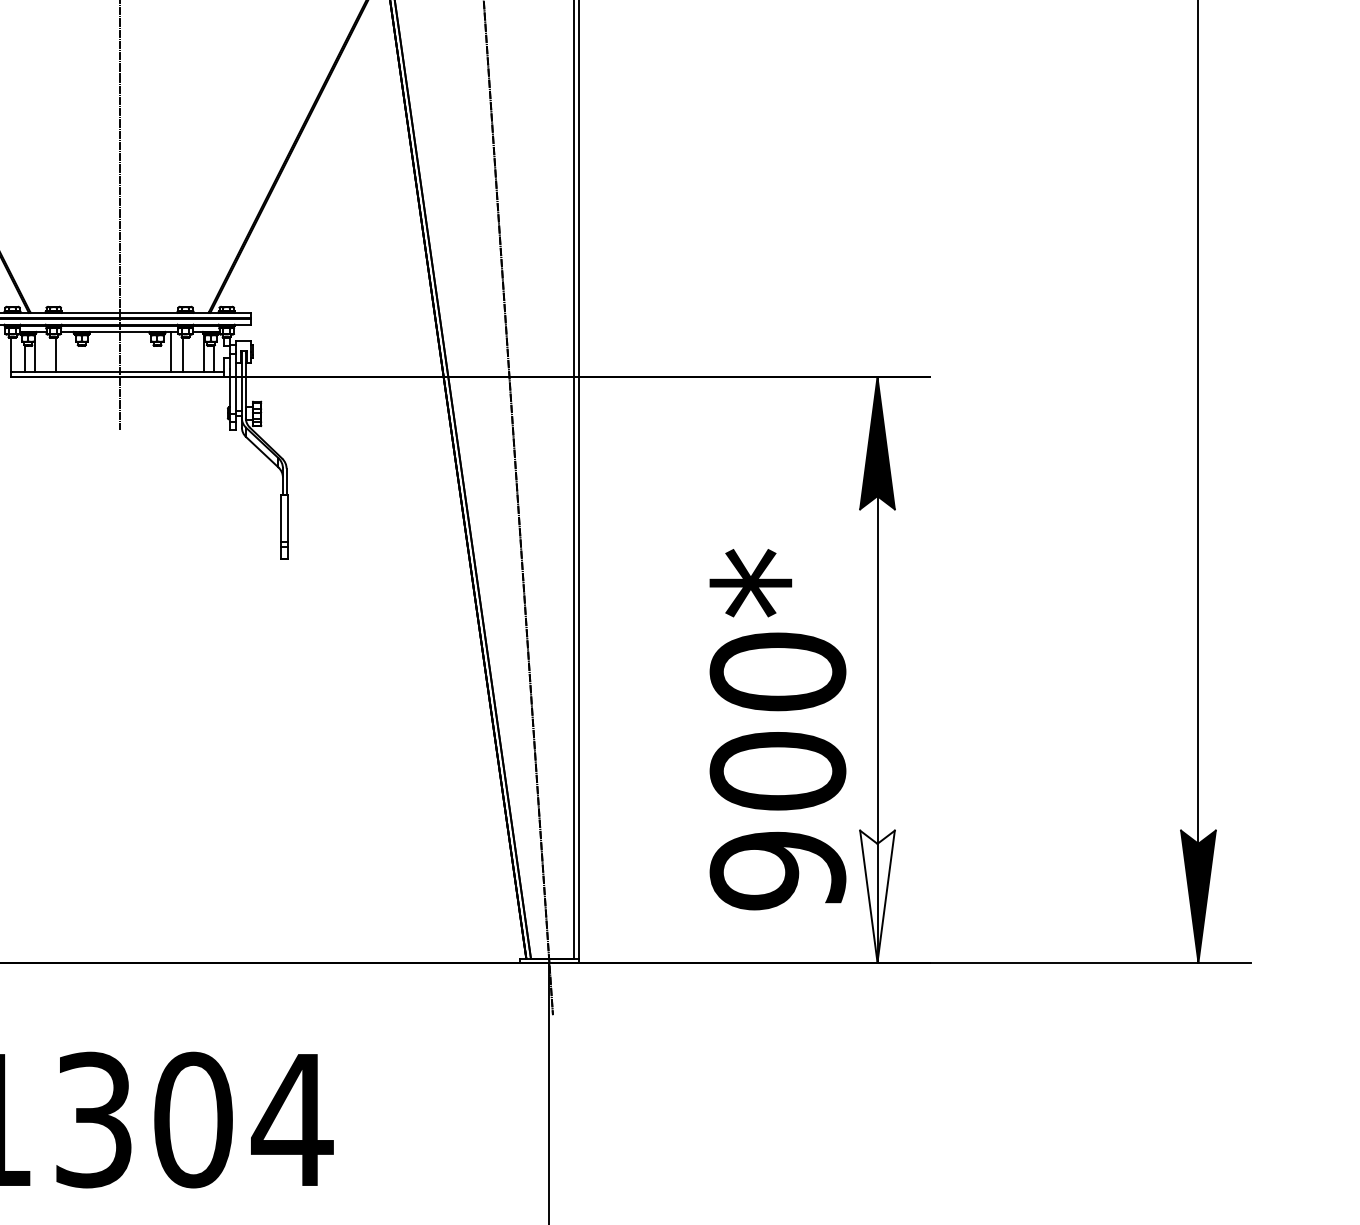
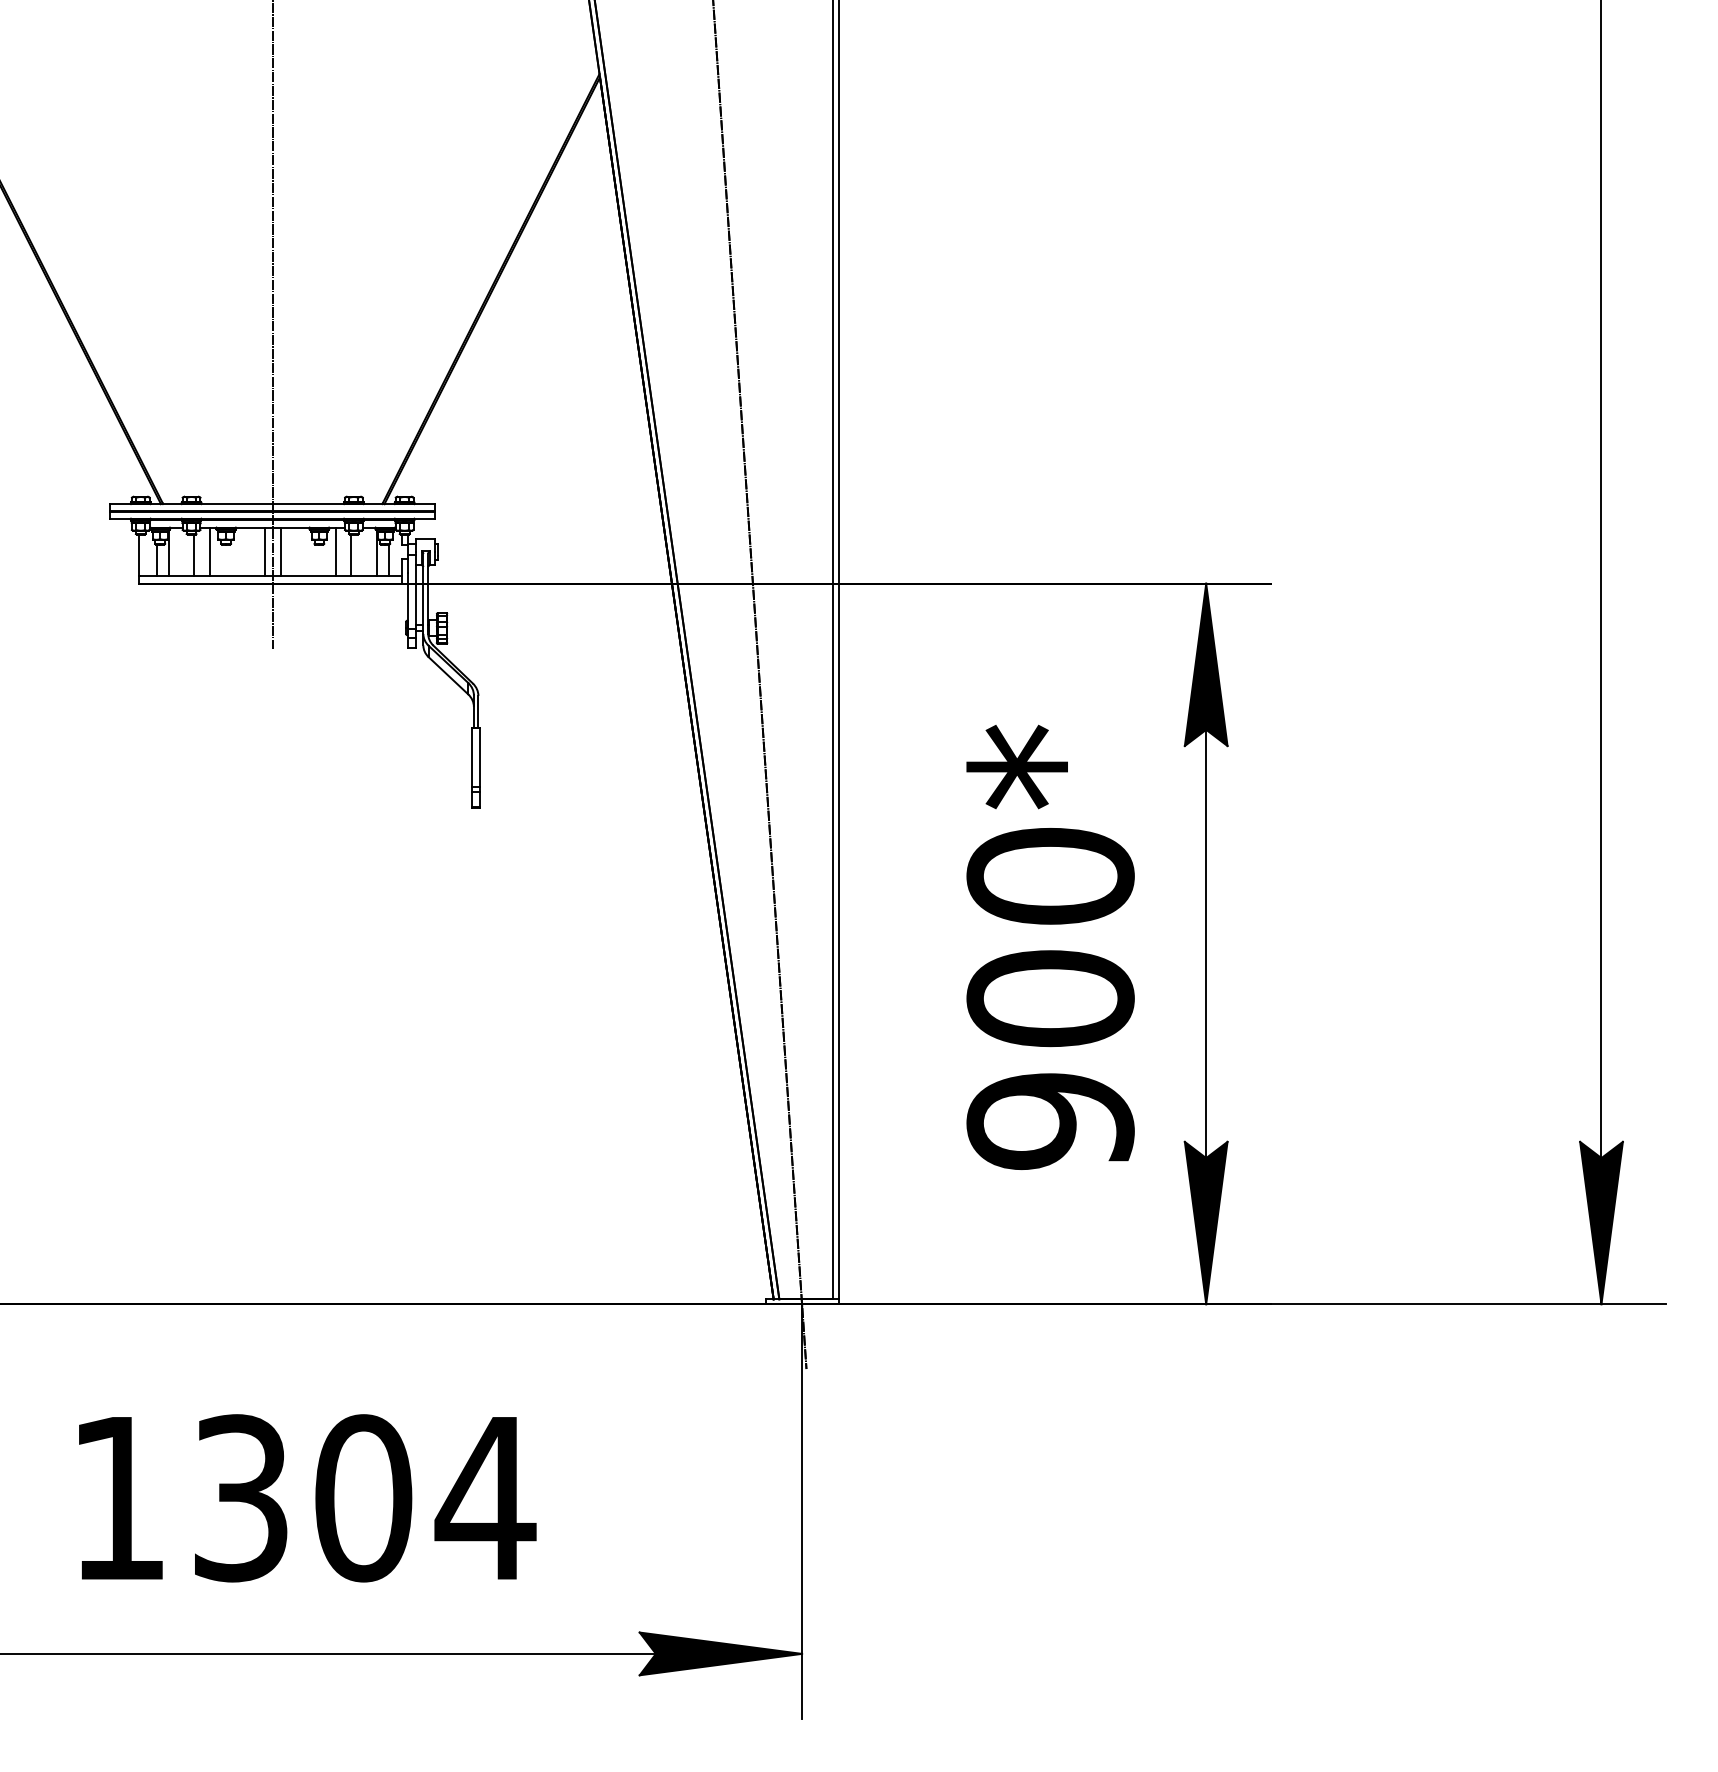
line: (68, 351) -> (209, 551), added
line: (112, 351) -> (264, 551), added
line: (125, 351) -> (280, 551), added
text: (777, 728) -> (1050, 946), moved
fill: (876, 896) -> (1205, 1222), added

